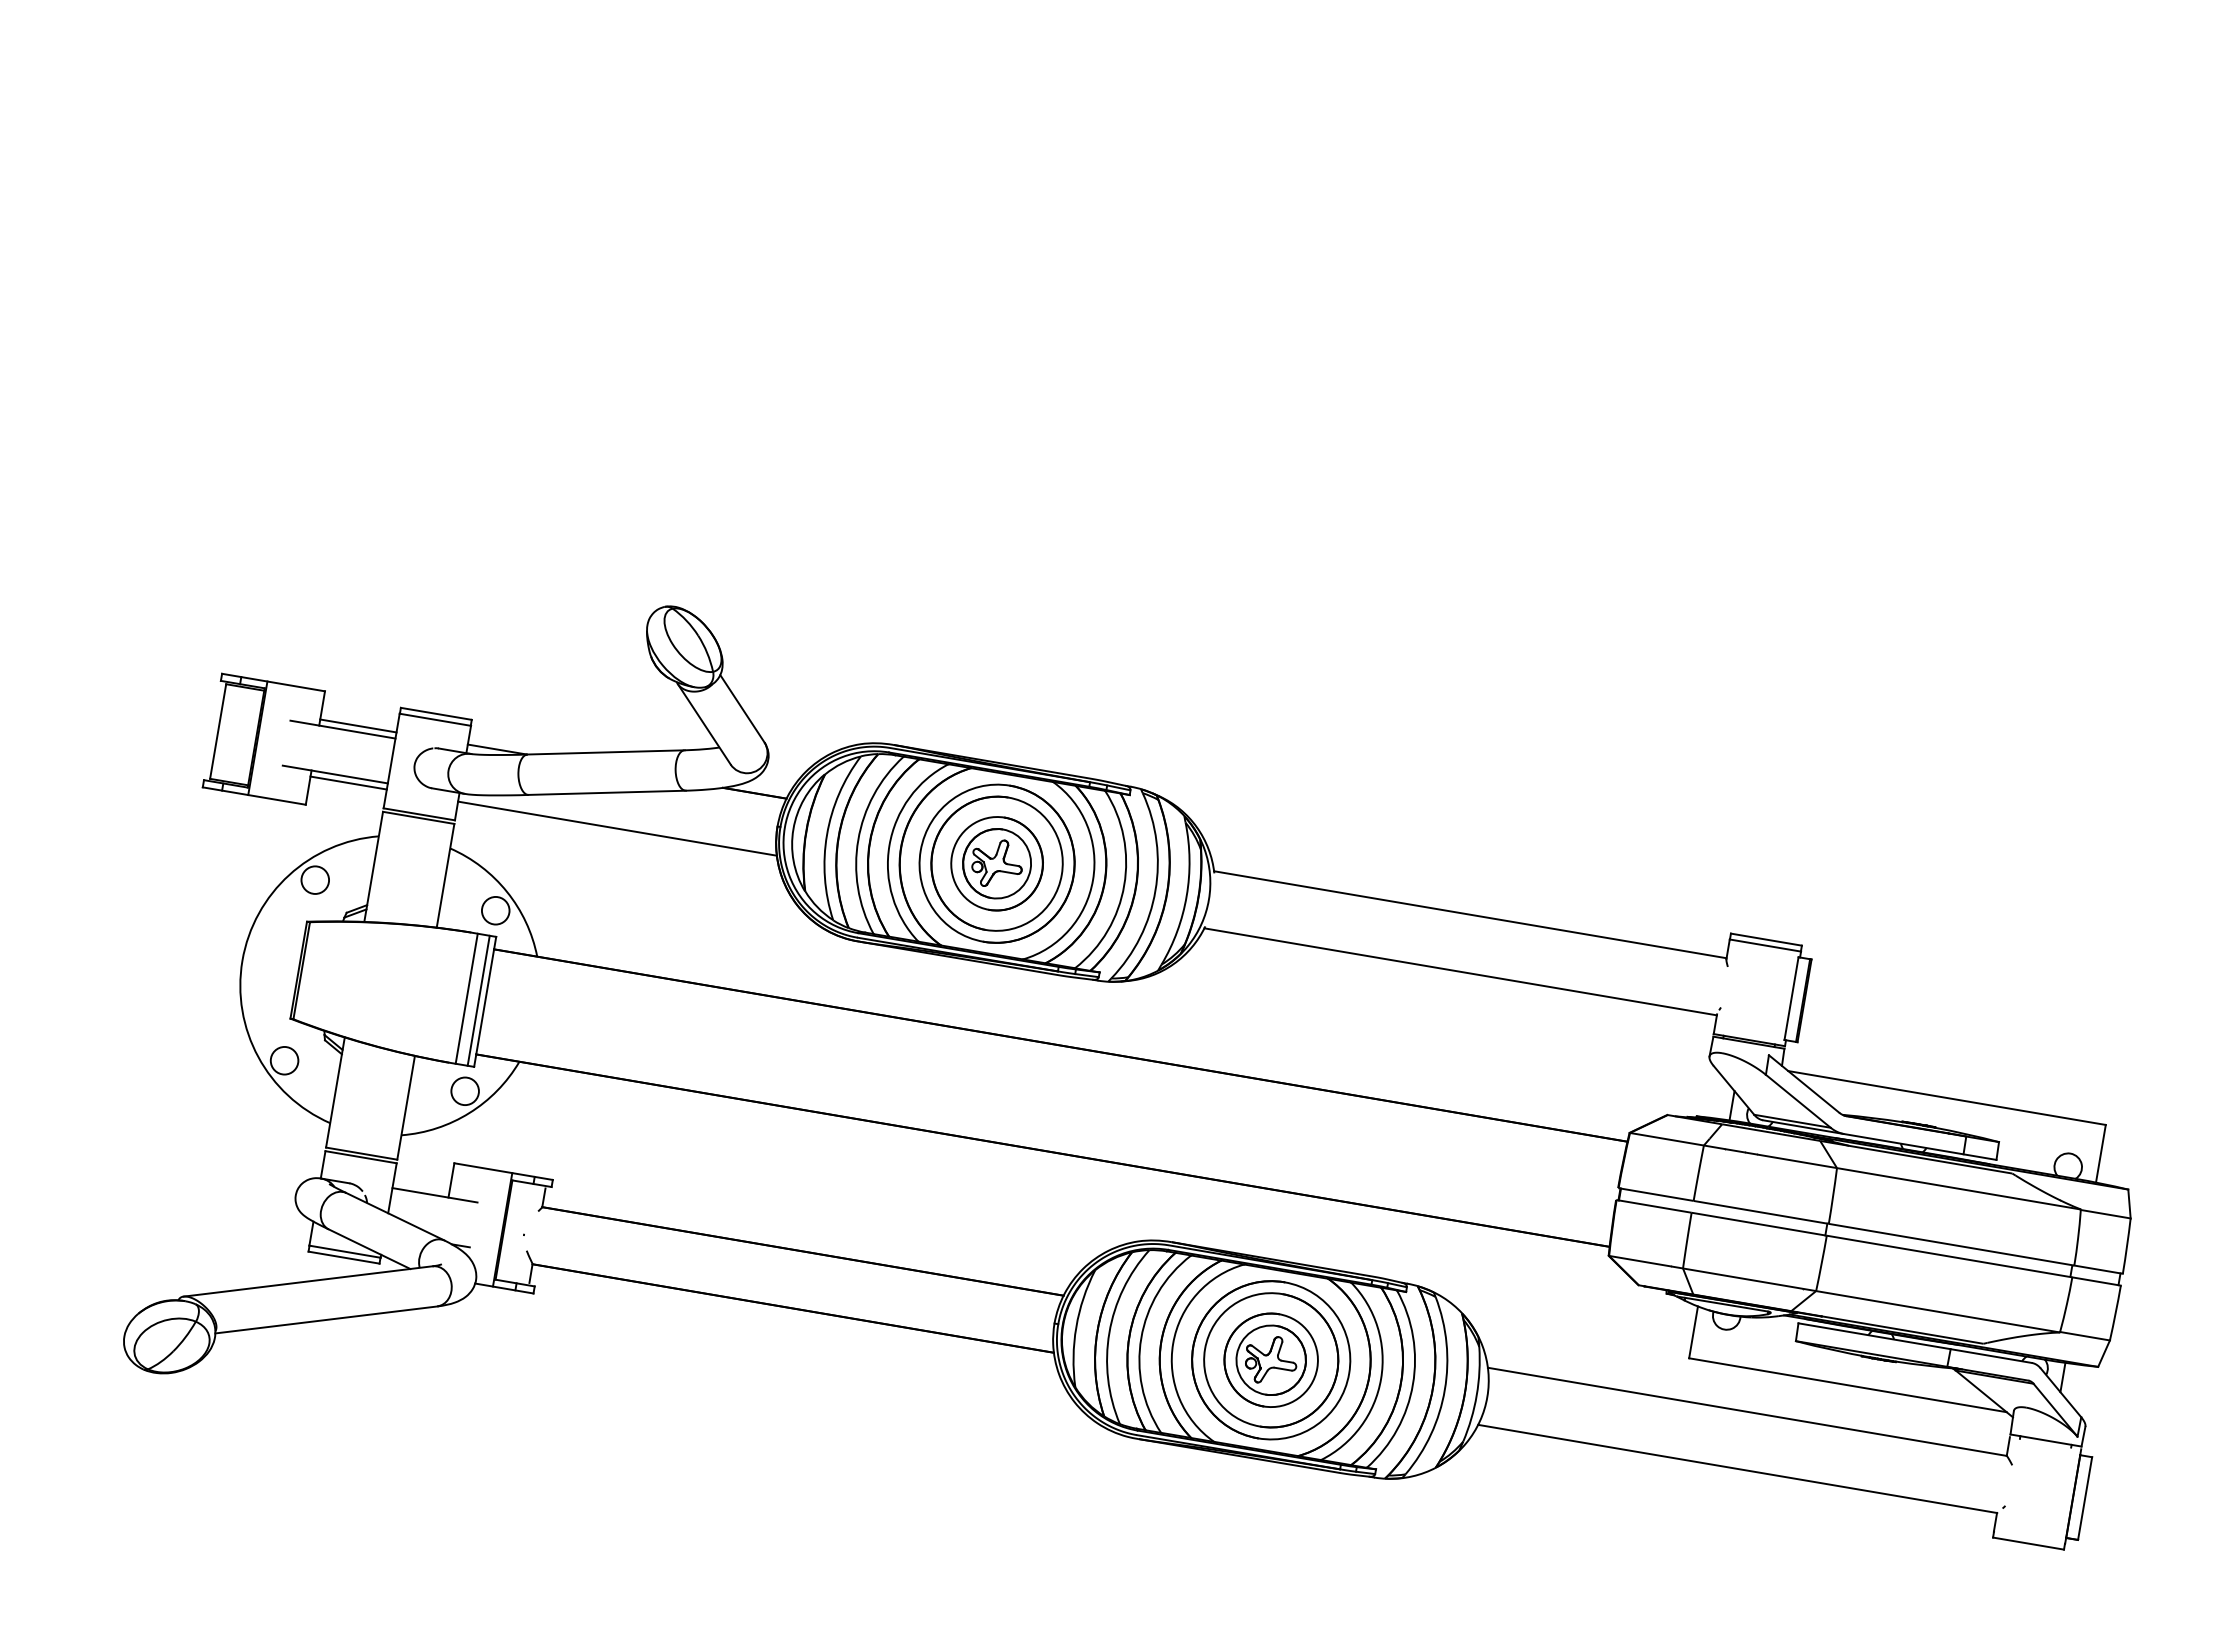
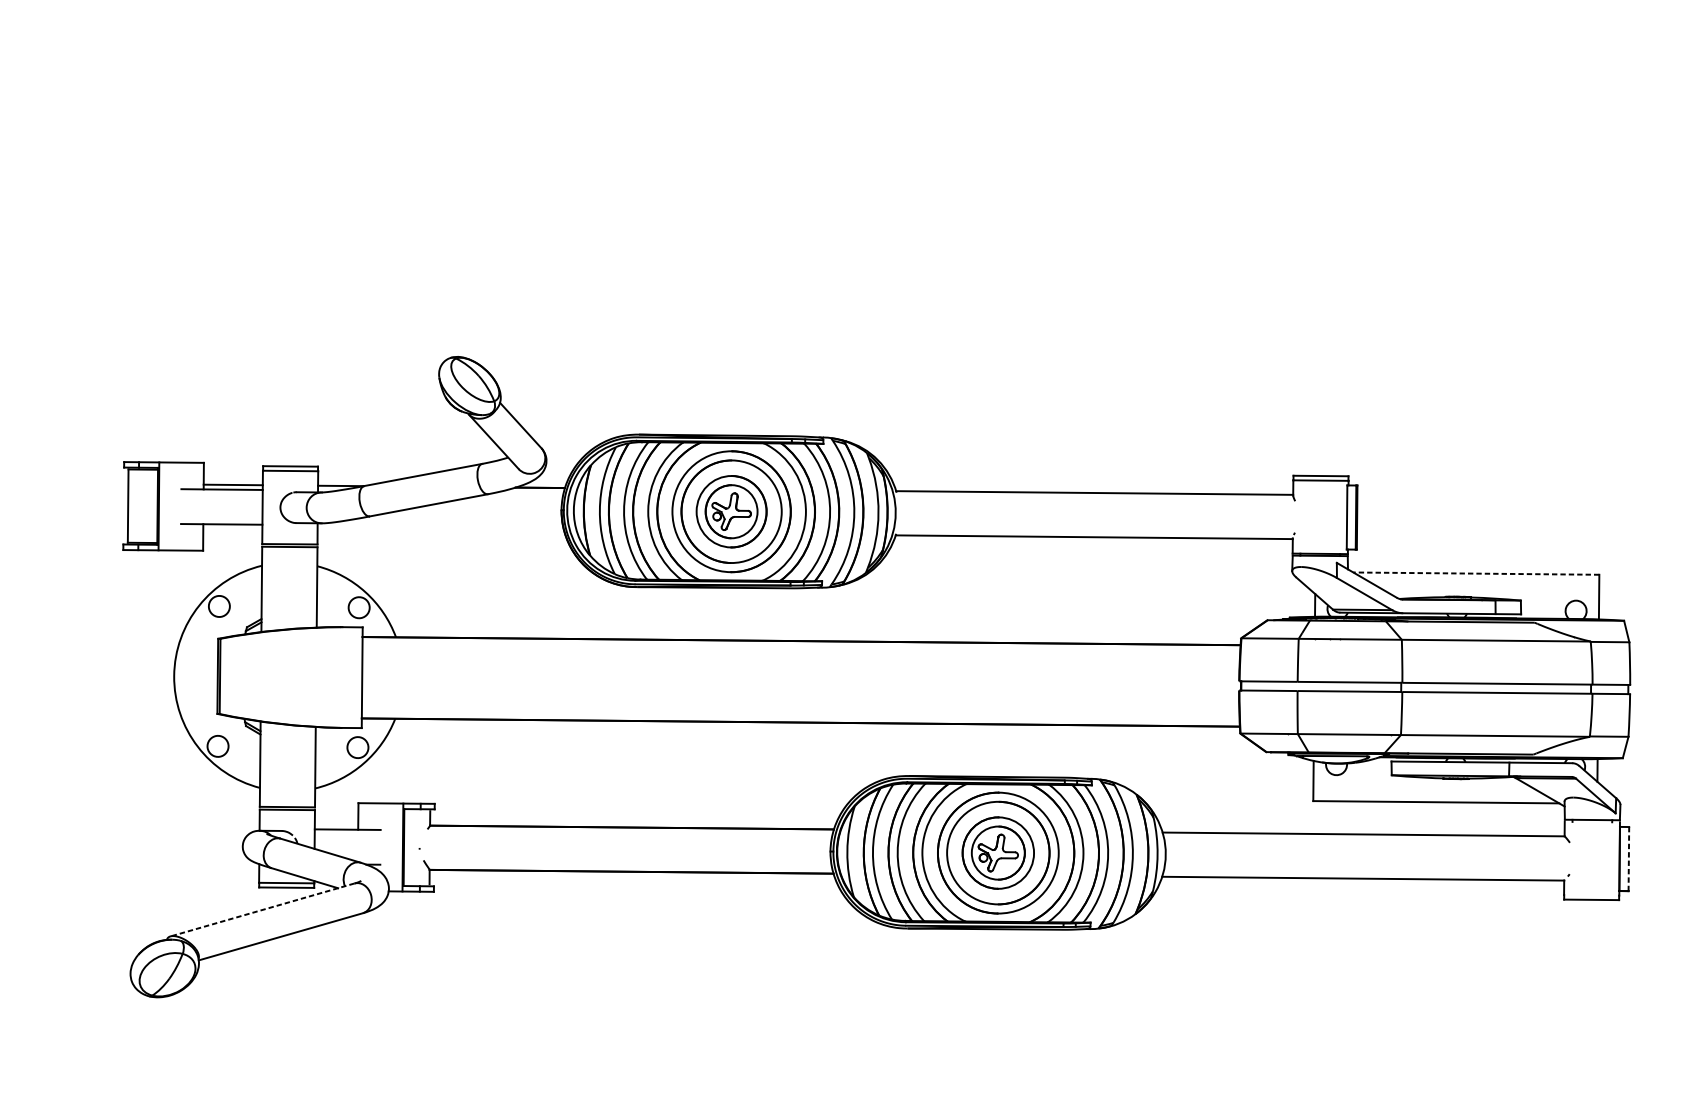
line: (348, 782) -> (232, 528), removed
line: (617, 828) -> (441, 530), removed
line: (466, 998) -> (347, 677), removed
line: (478, 1000) -> (357, 677), removed
line: (1946, 1097) -> (1475, 573), solid -> dashed
line: (307, 1281) -> (261, 910), solid -> dashed
line: (2085, 1498) -> (1629, 858), solid -> dashed

